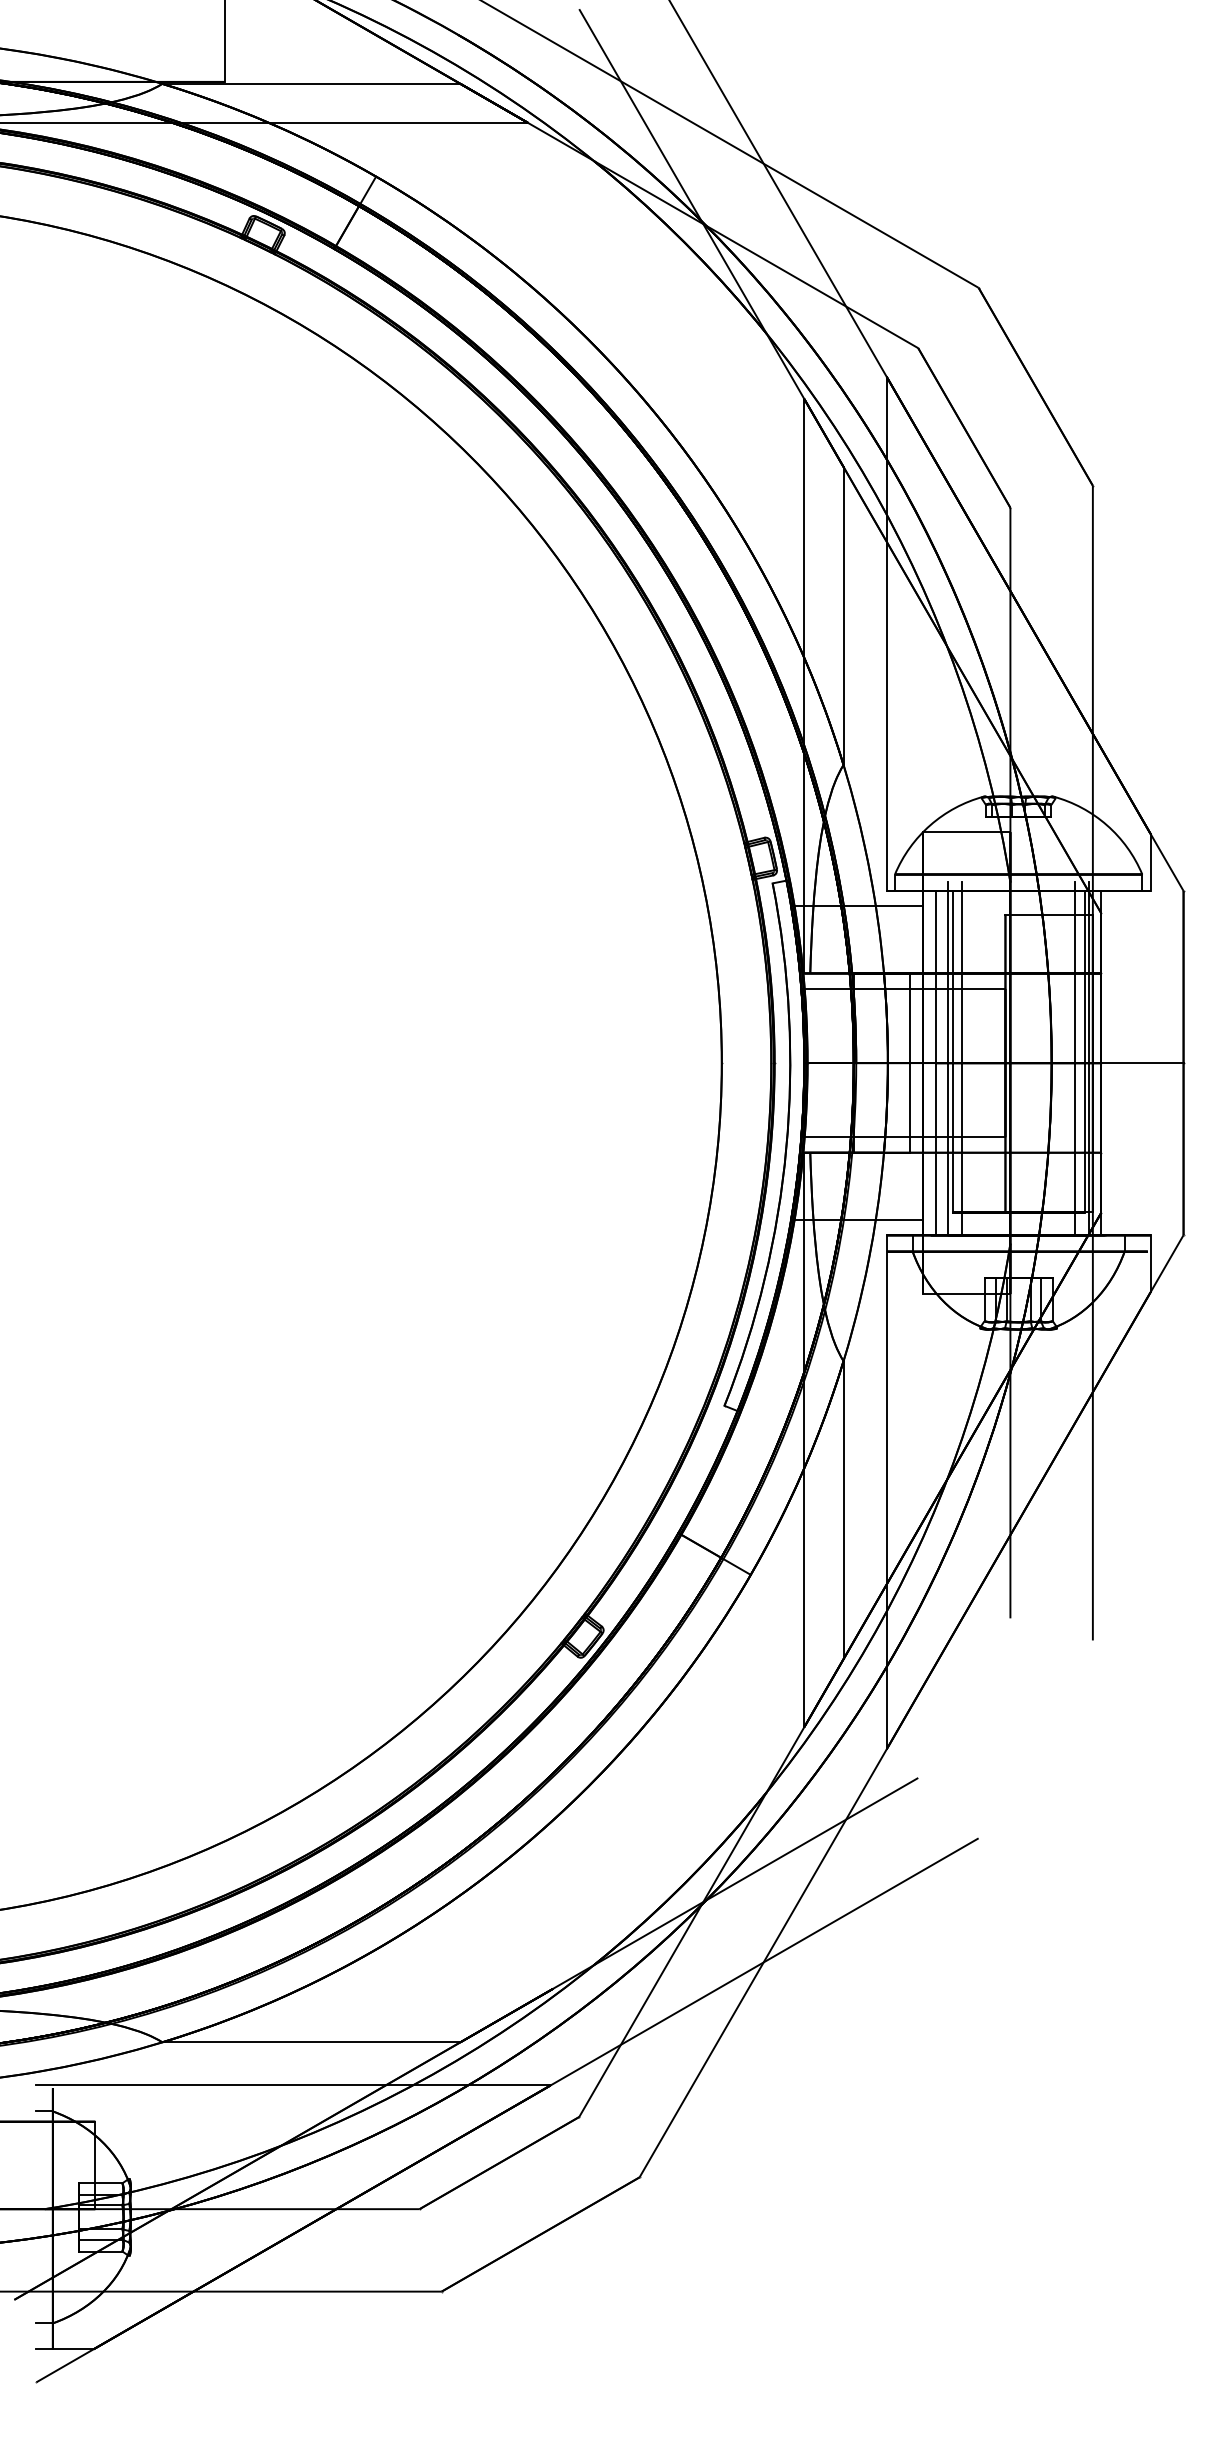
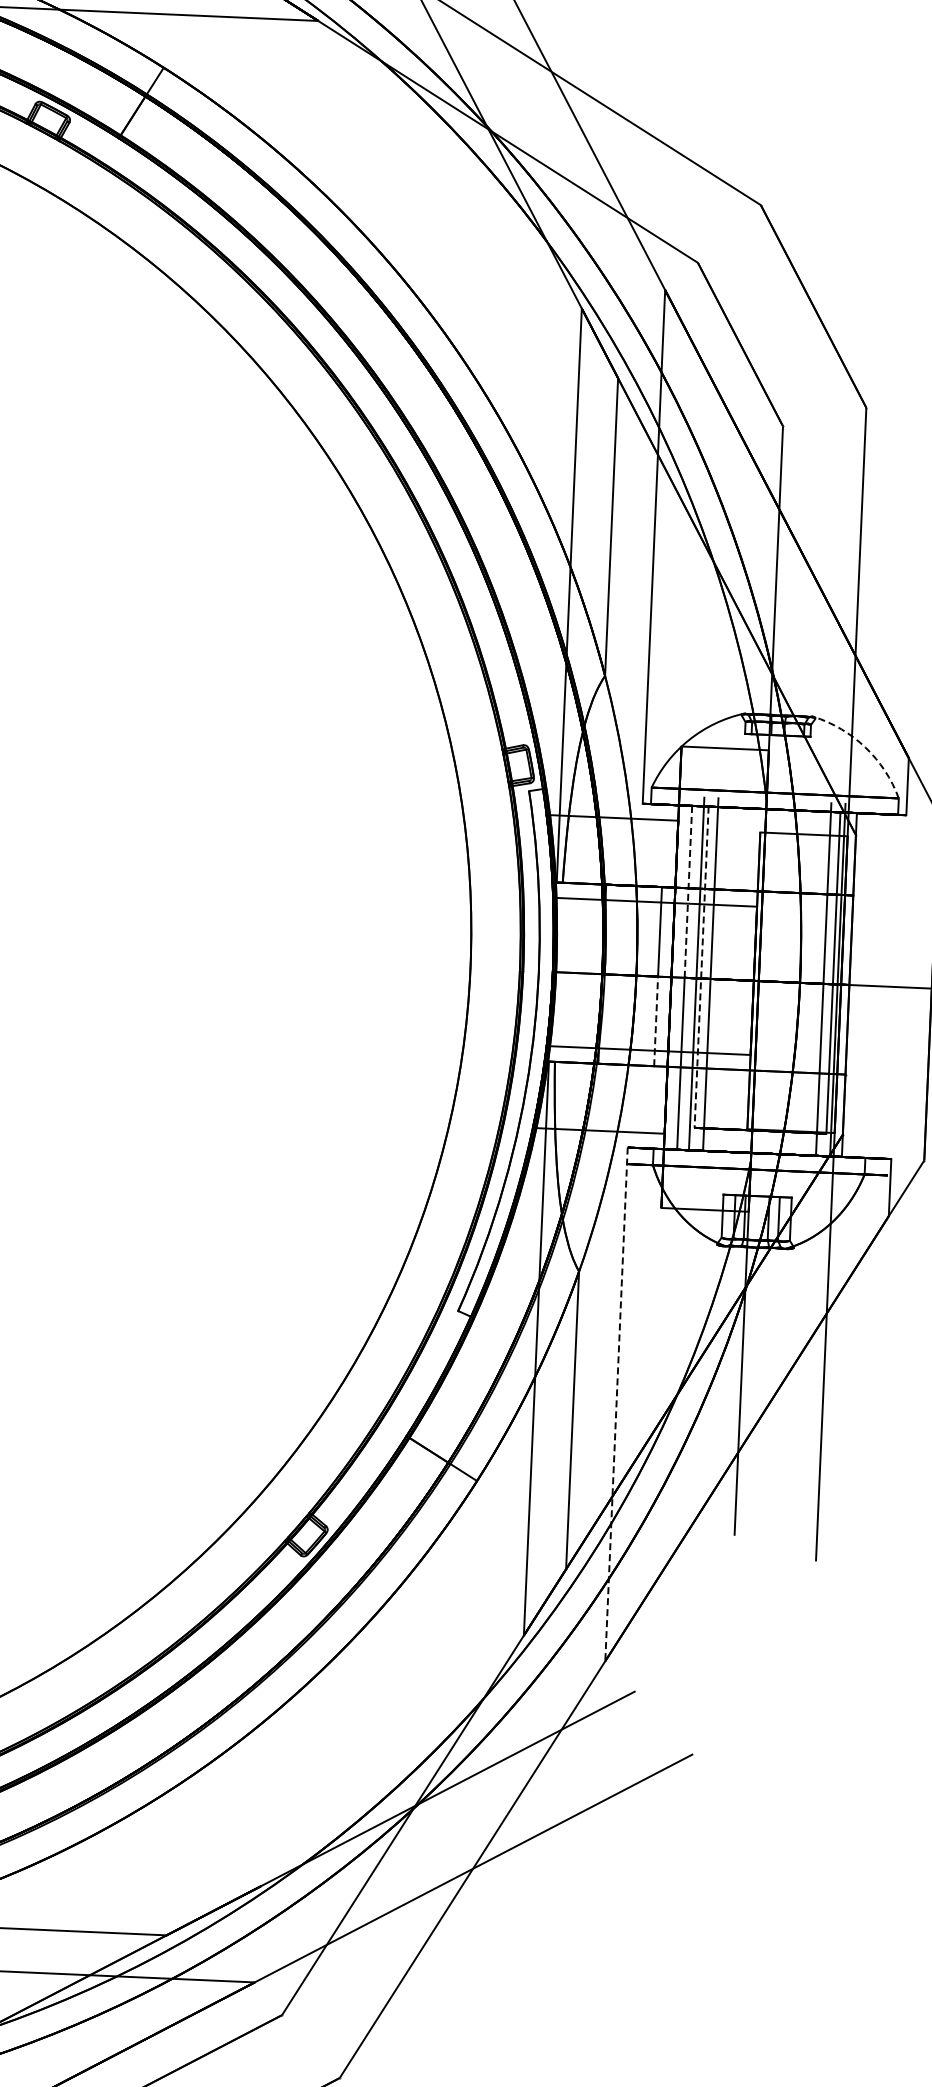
arc: (1106, 825) -> (865, 747), solid -> dashed
line: (936, 976) -> (688, 891), solid -> dashed
line: (952, 1051) -> (701, 966), solid -> dashed
line: (909, 1107) -> (656, 1021), solid -> dashed
line: (886, 1492) -> (616, 1404), solid -> dashed

